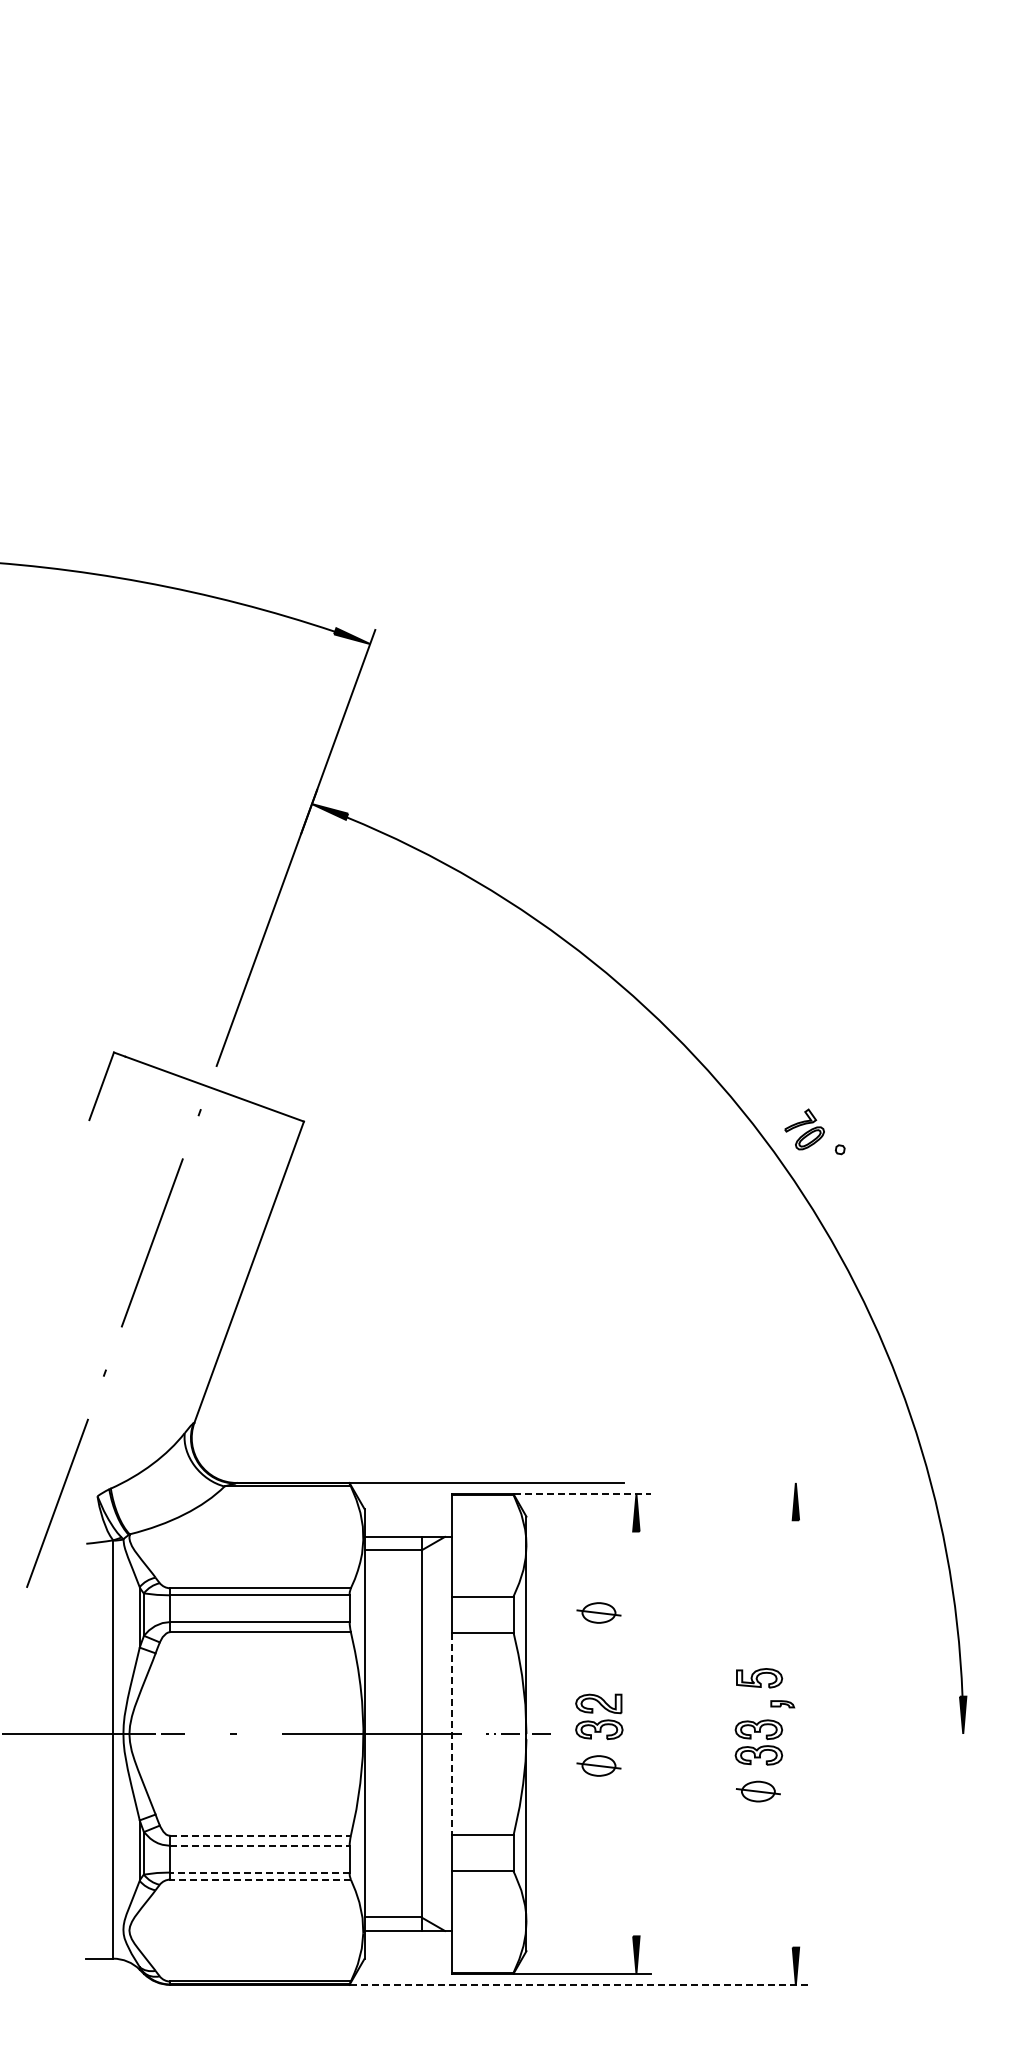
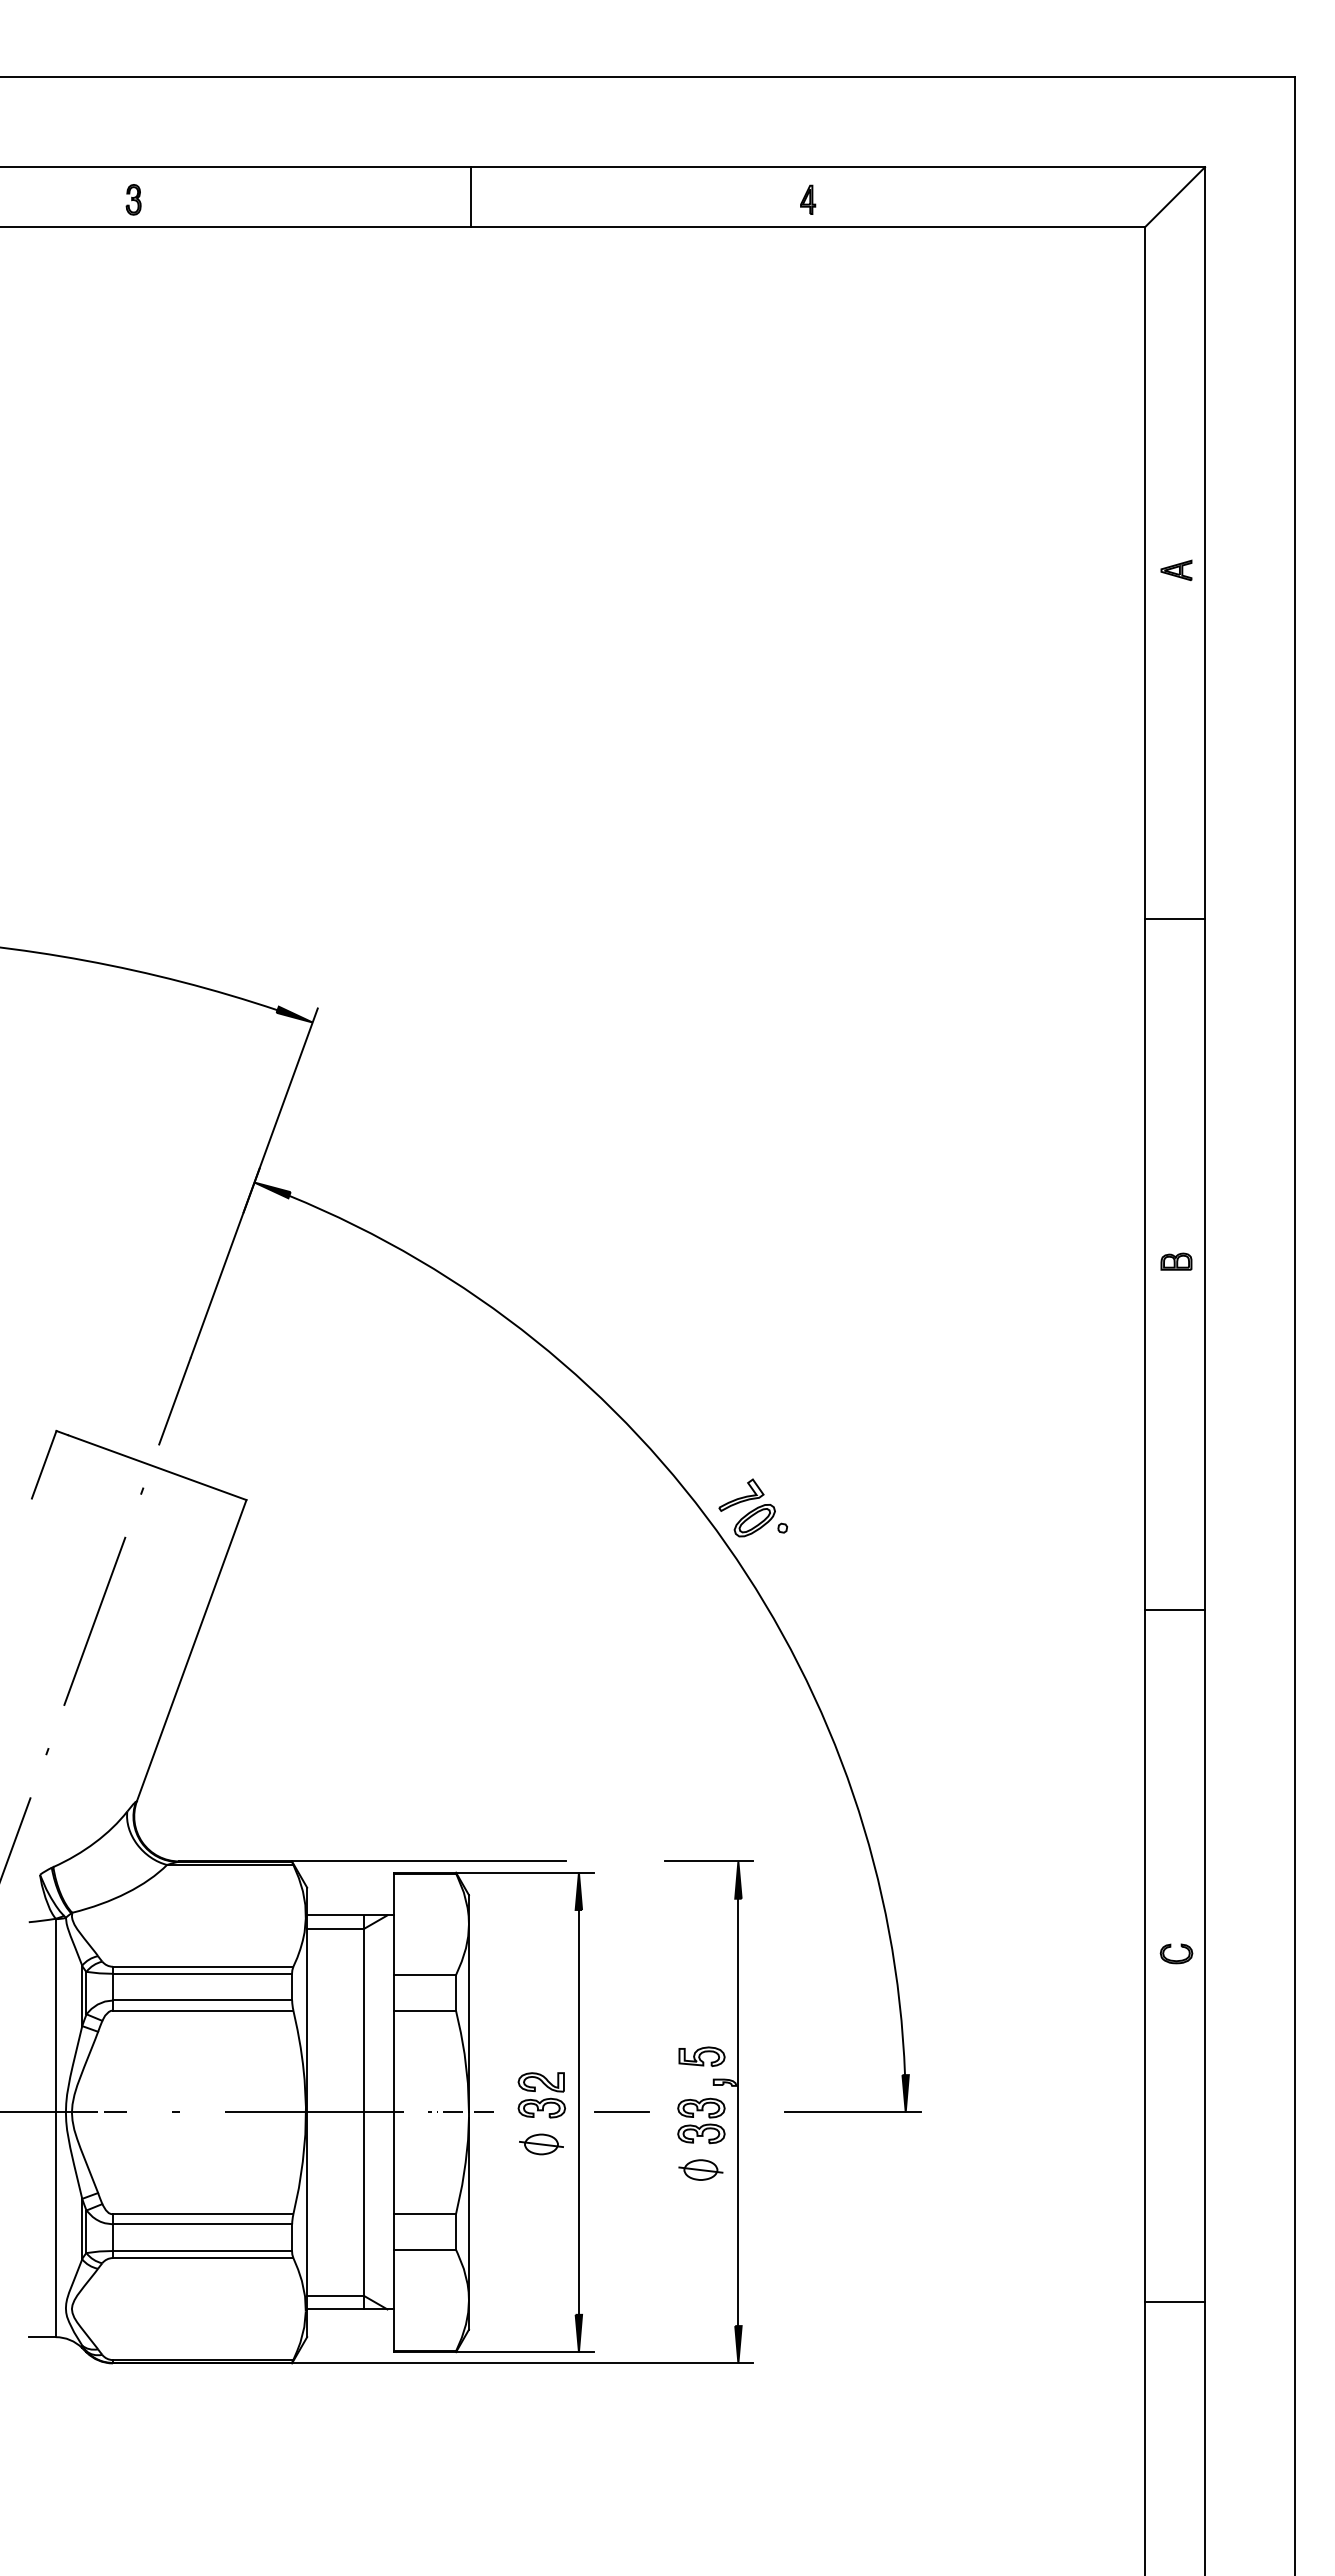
part: (803, 1129) -> (746, 1507), size x1.43
line: (766, 1483) -> (709, 1861), added
line: (582, 1494) -> (525, 1872), dashed -> solid
part: (598, 1613) -> (541, 1991), removed
line: (635, 1733) -> (578, 2111), added
line: (451, 1734) -> (394, 2112), dashed -> solid
line: (679, 1734) -> (622, 2112), added
line: (795, 1734) -> (738, 2112), added
line: (909, 1734) -> (852, 2112), added
line: (260, 1836) -> (203, 2214), dashed -> solid
line: (259, 1846) -> (202, 2224), dashed -> solid
line: (259, 1873) -> (202, 2251), dashed -> solid
line: (259, 1880) -> (202, 2258), dashed -> solid
line: (579, 1985) -> (522, 2363), dashed -> solid

